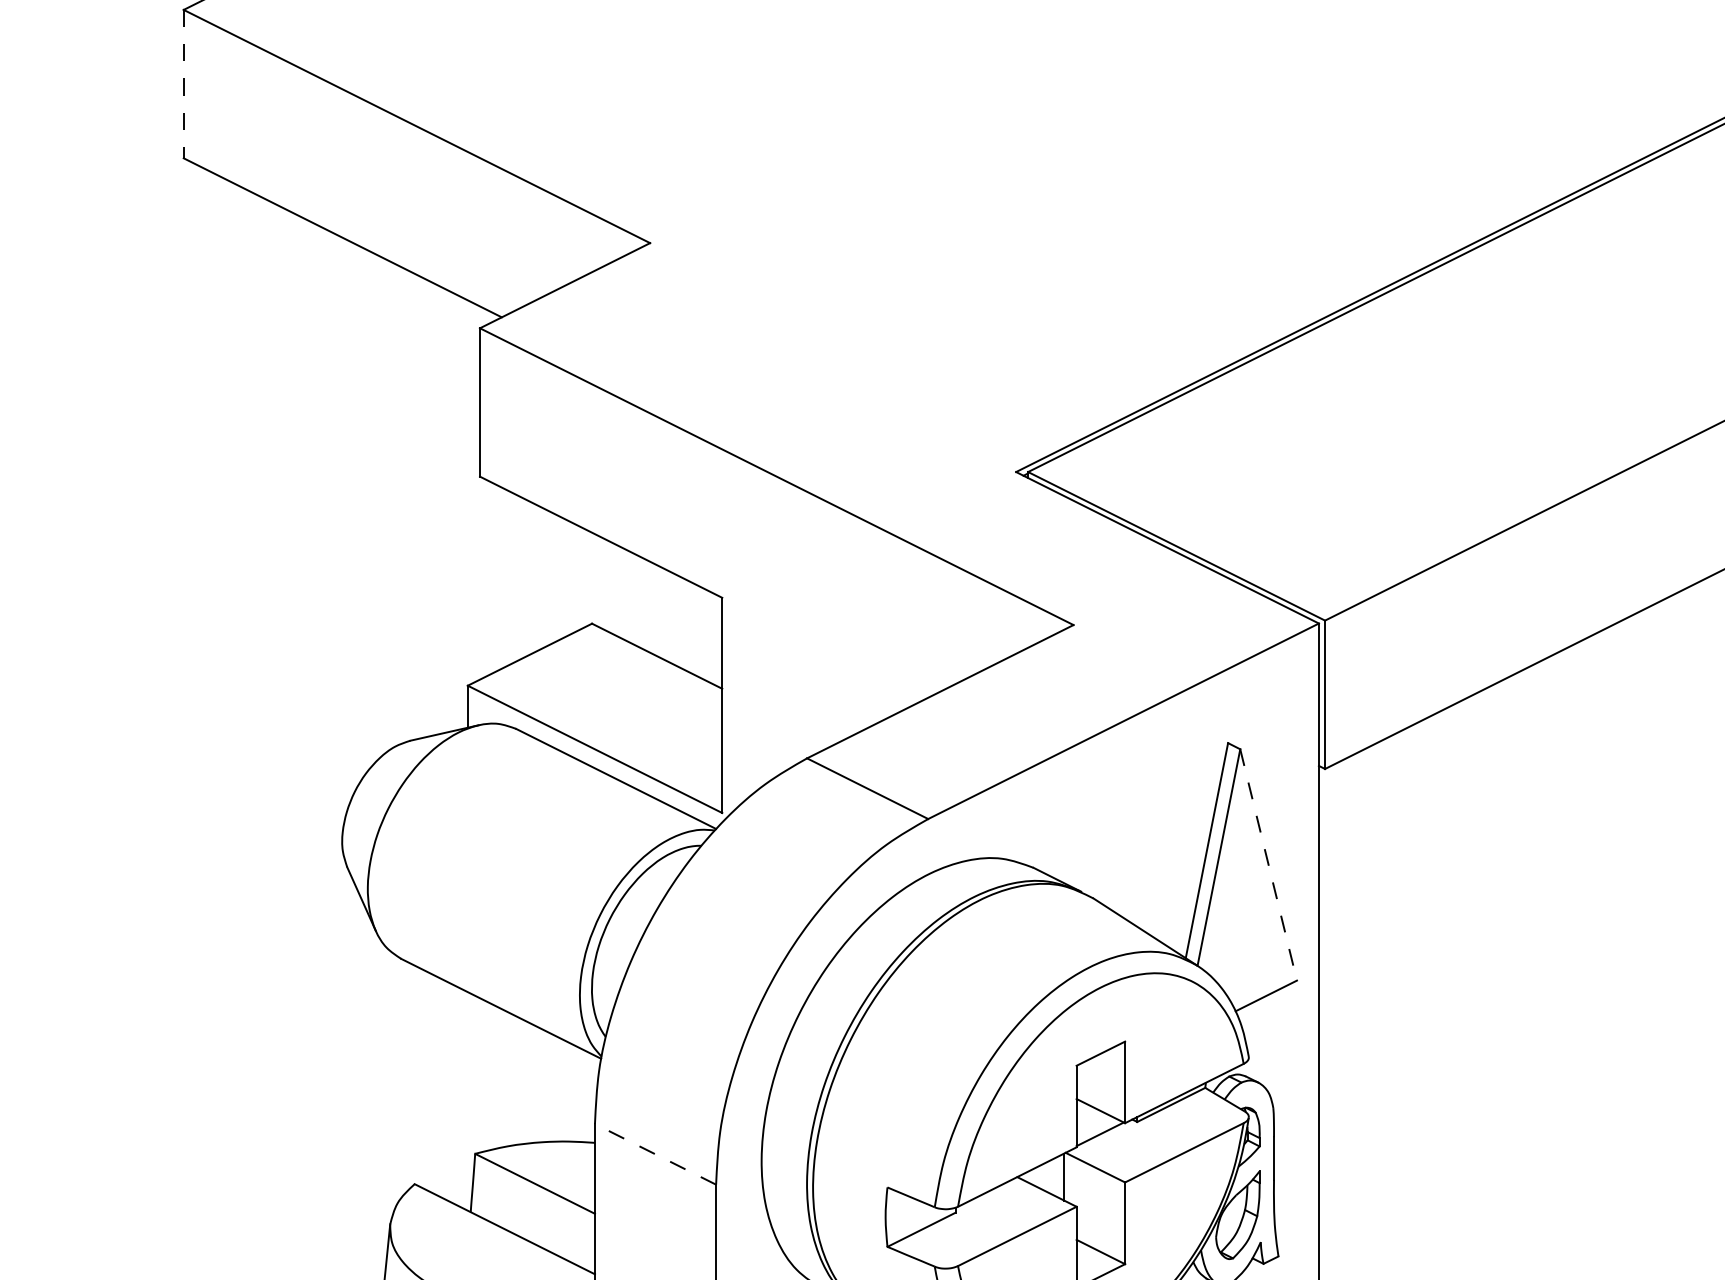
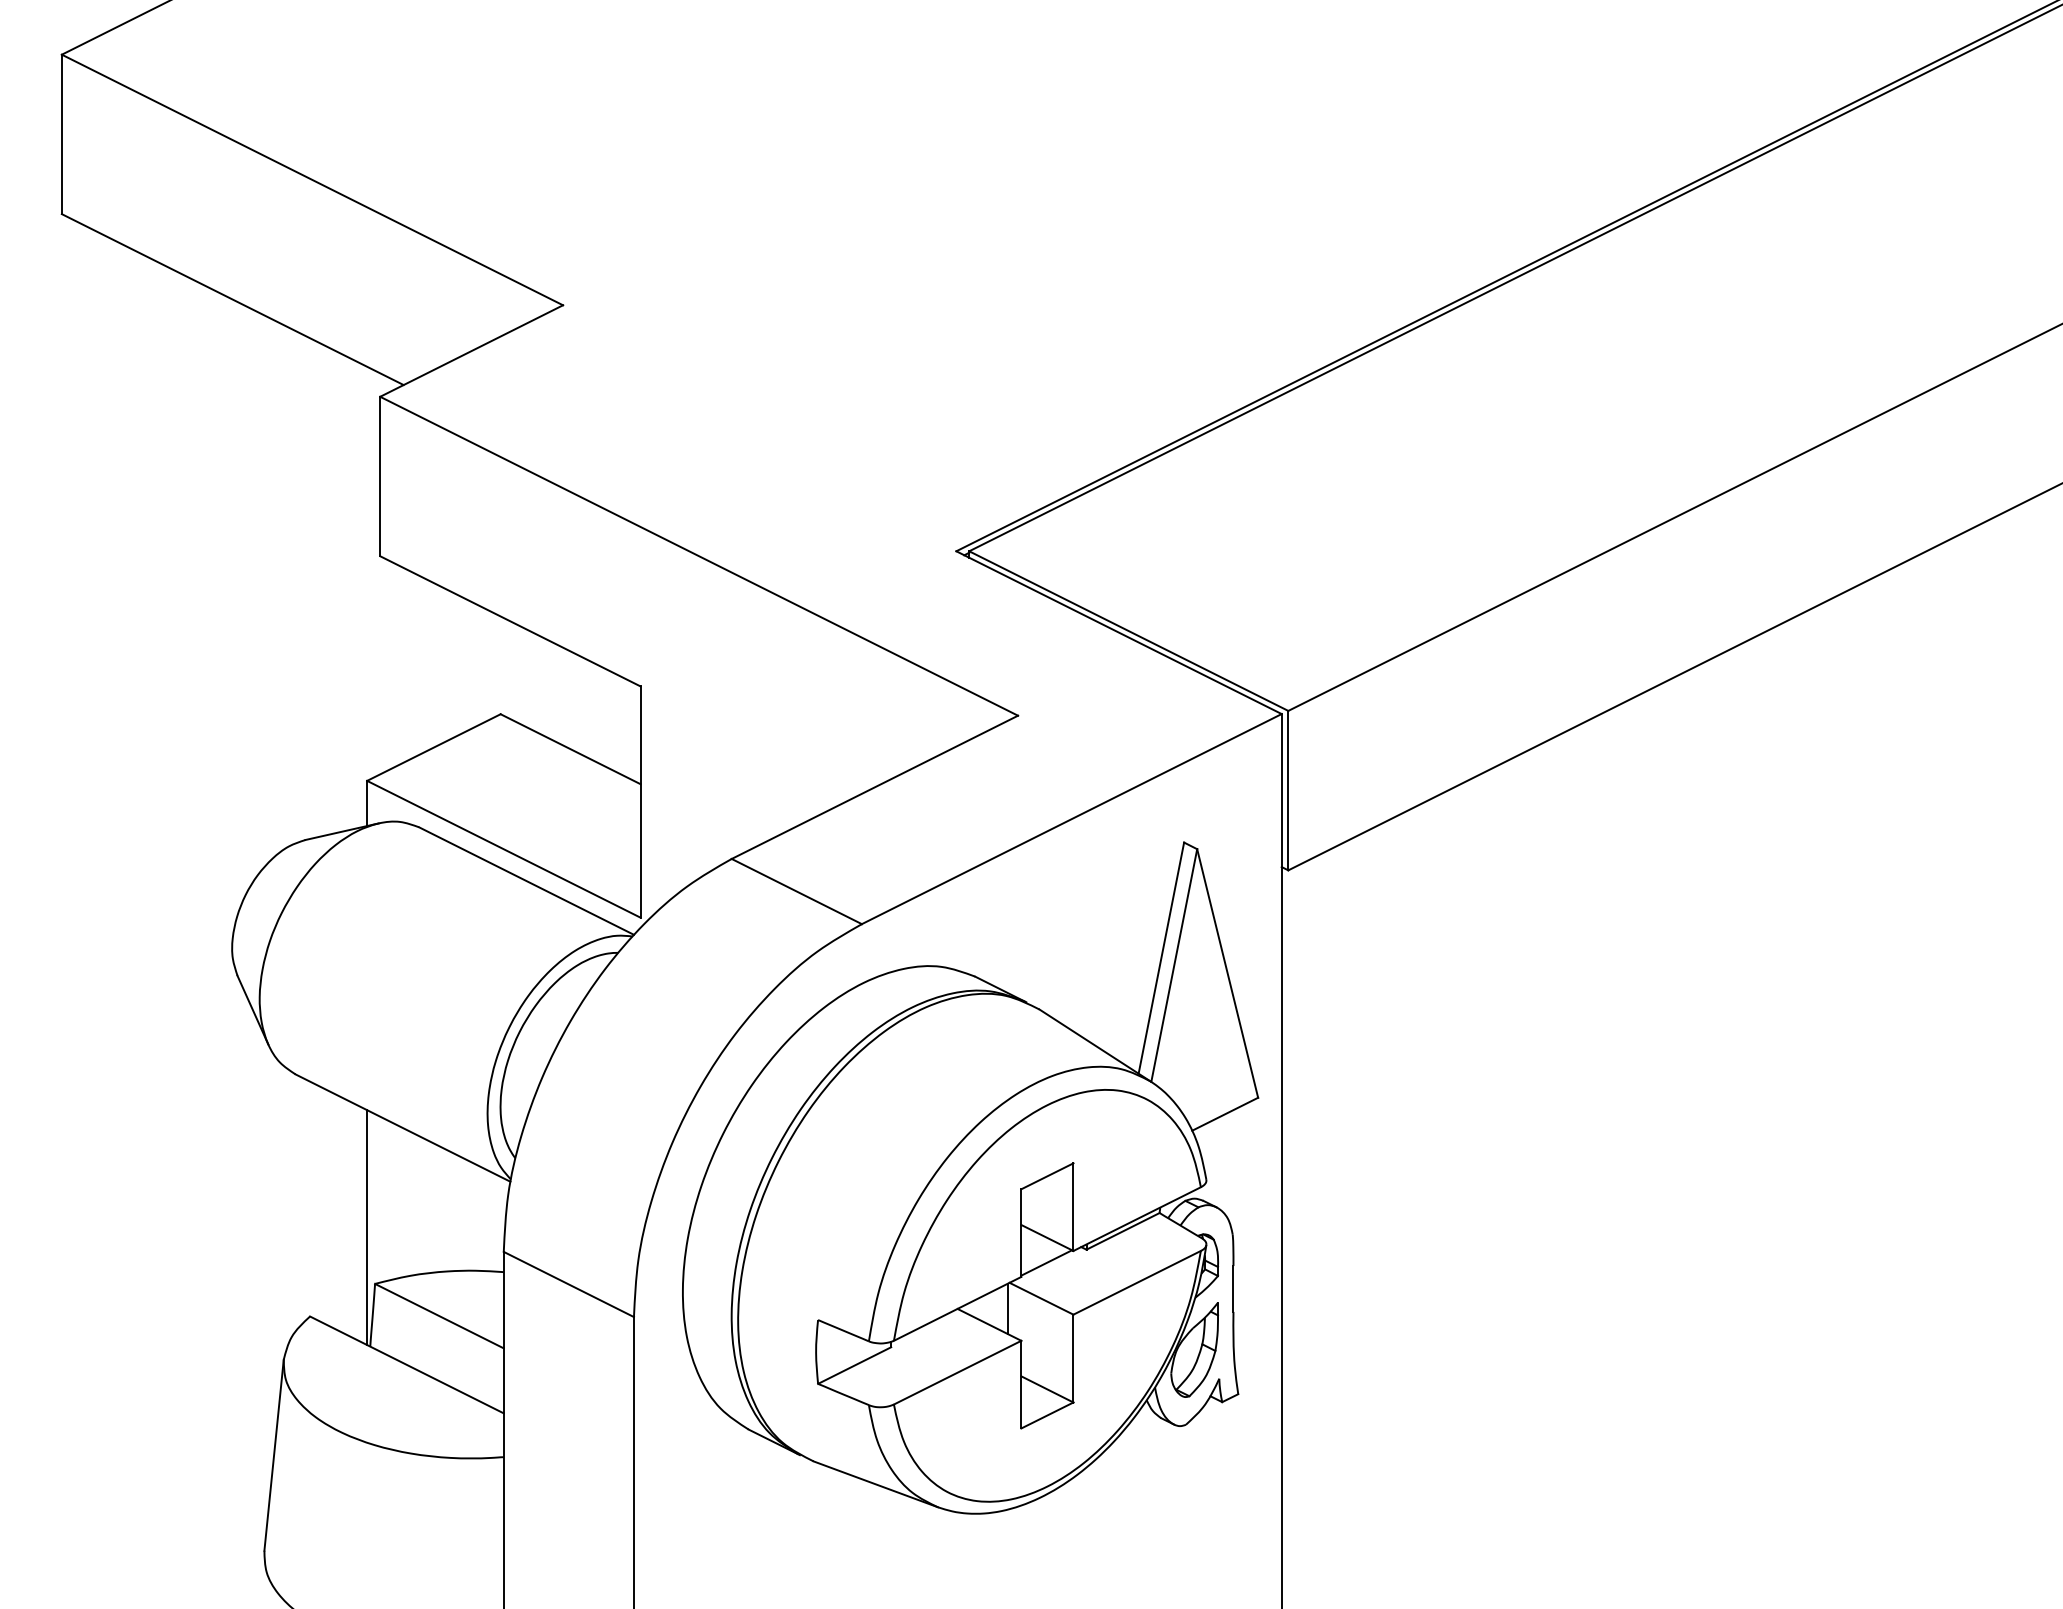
line: (183, 84) -> (61, 134), dashed -> solid
line: (1268, 864) -> (1227, 973), dashed -> solid
line: (468, 1101) -> (367, 1227), added
line: (655, 1154) -> (568, 1284), dashed -> solid

